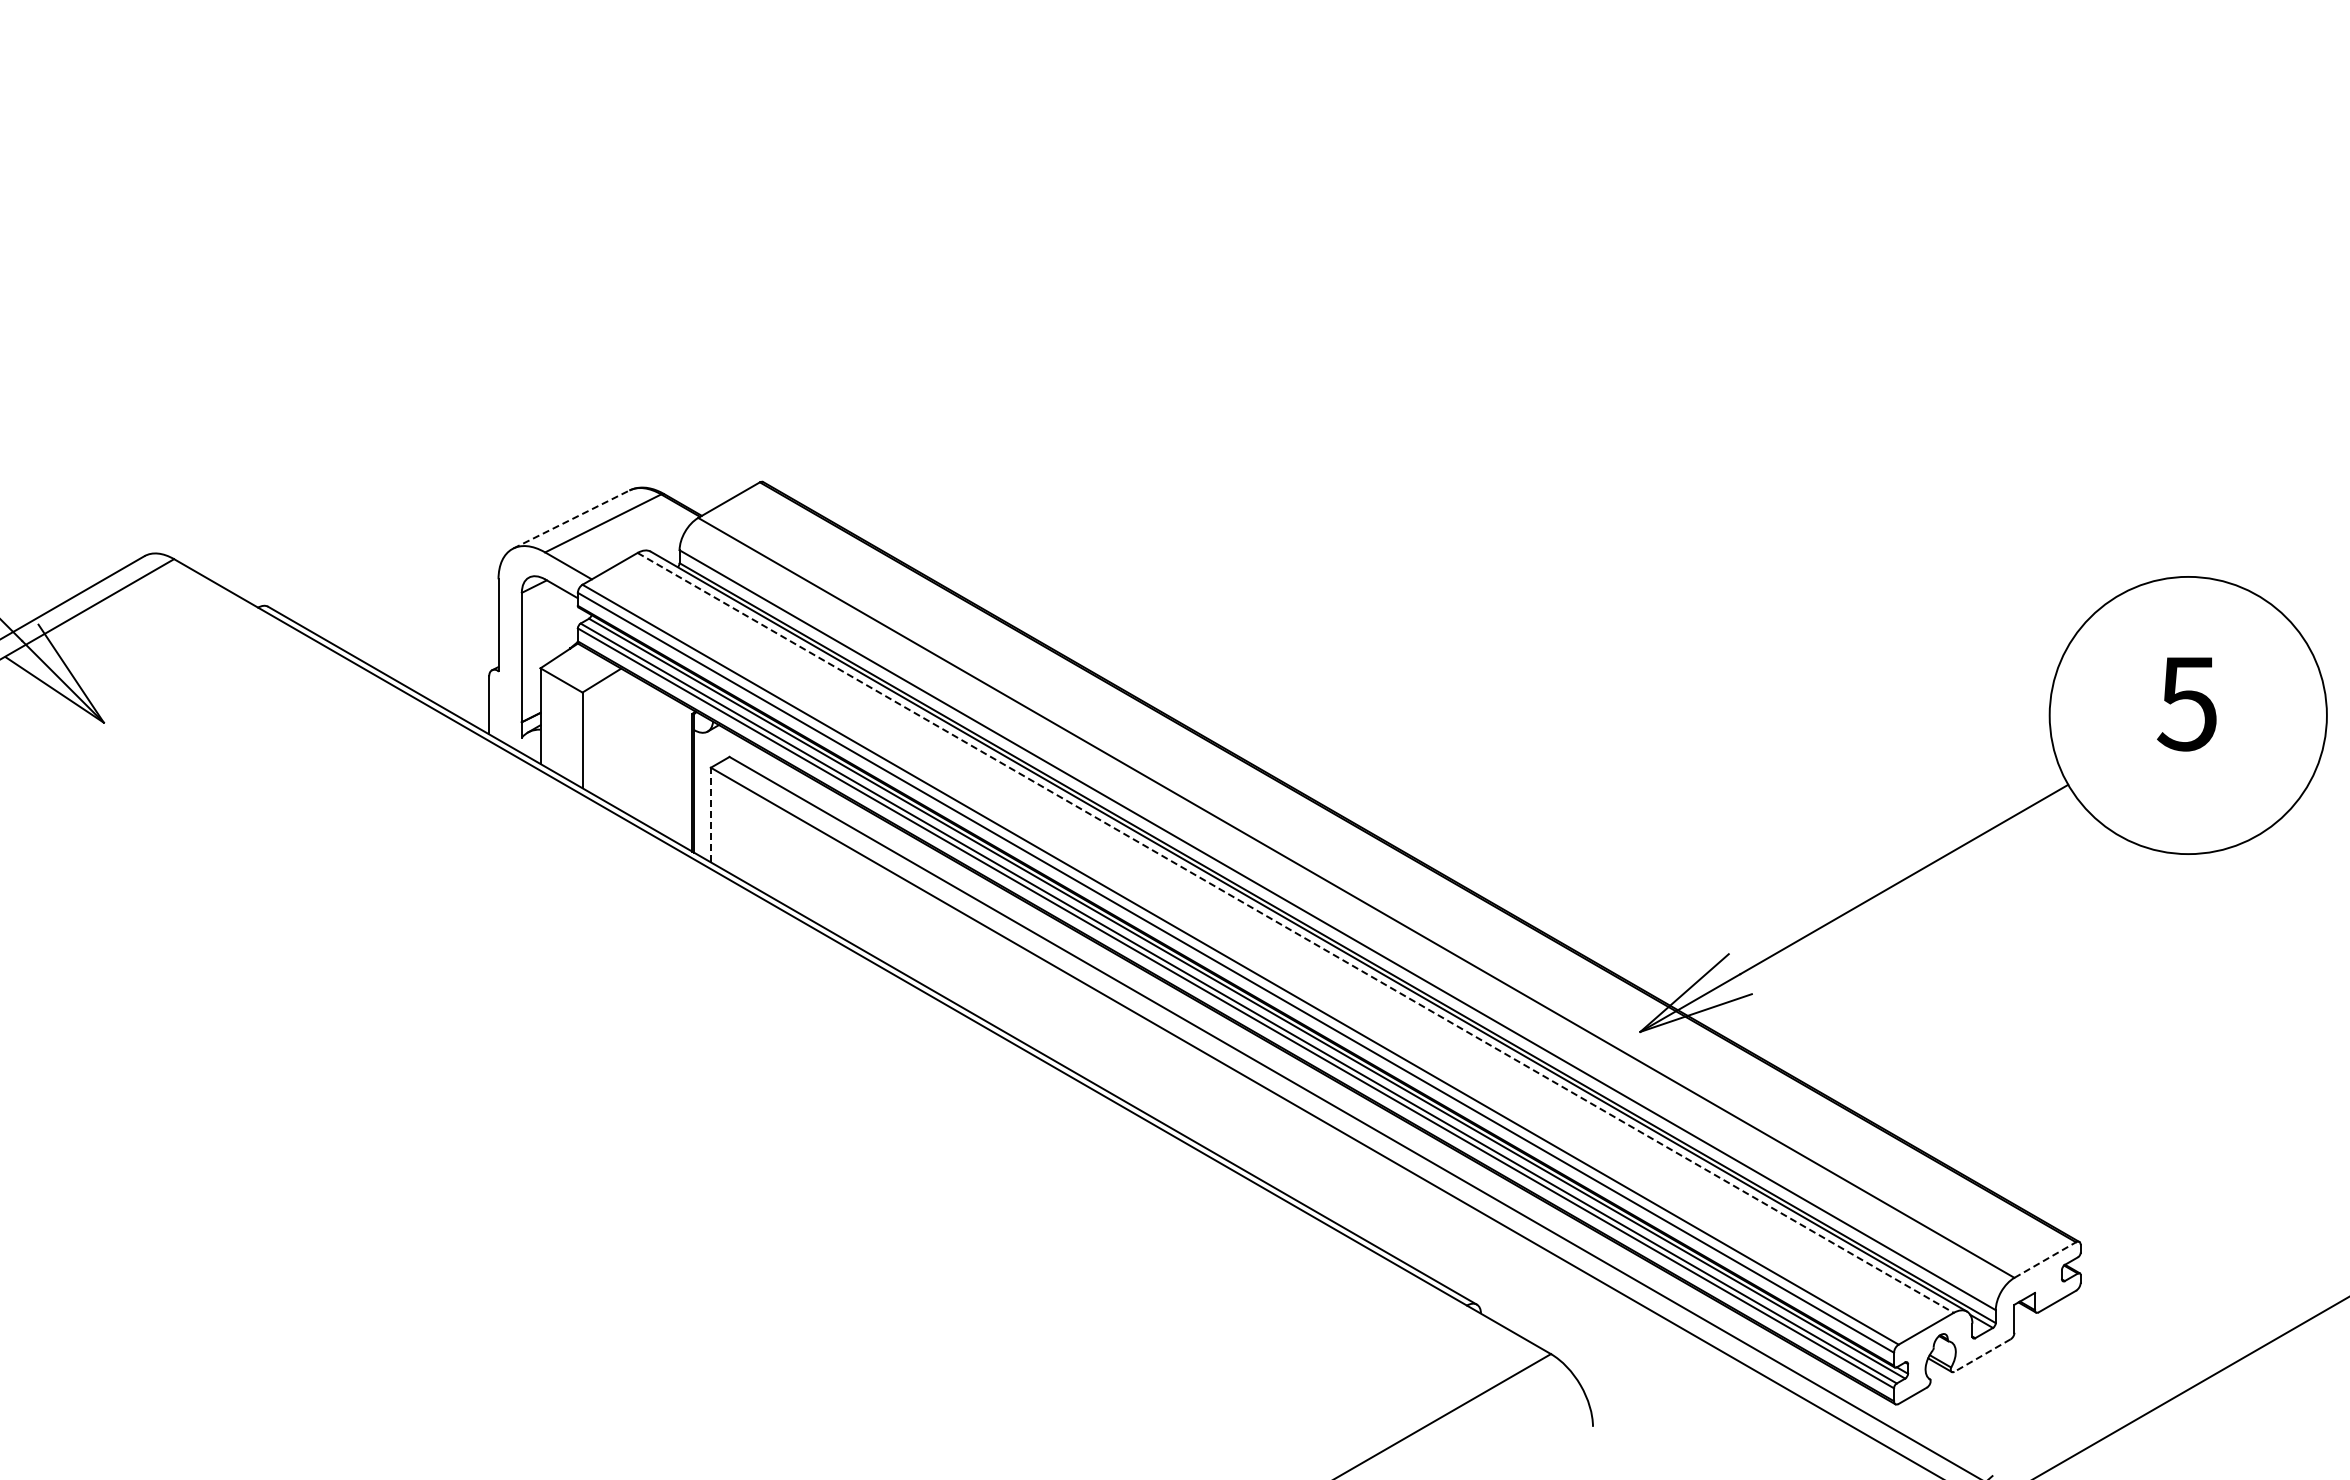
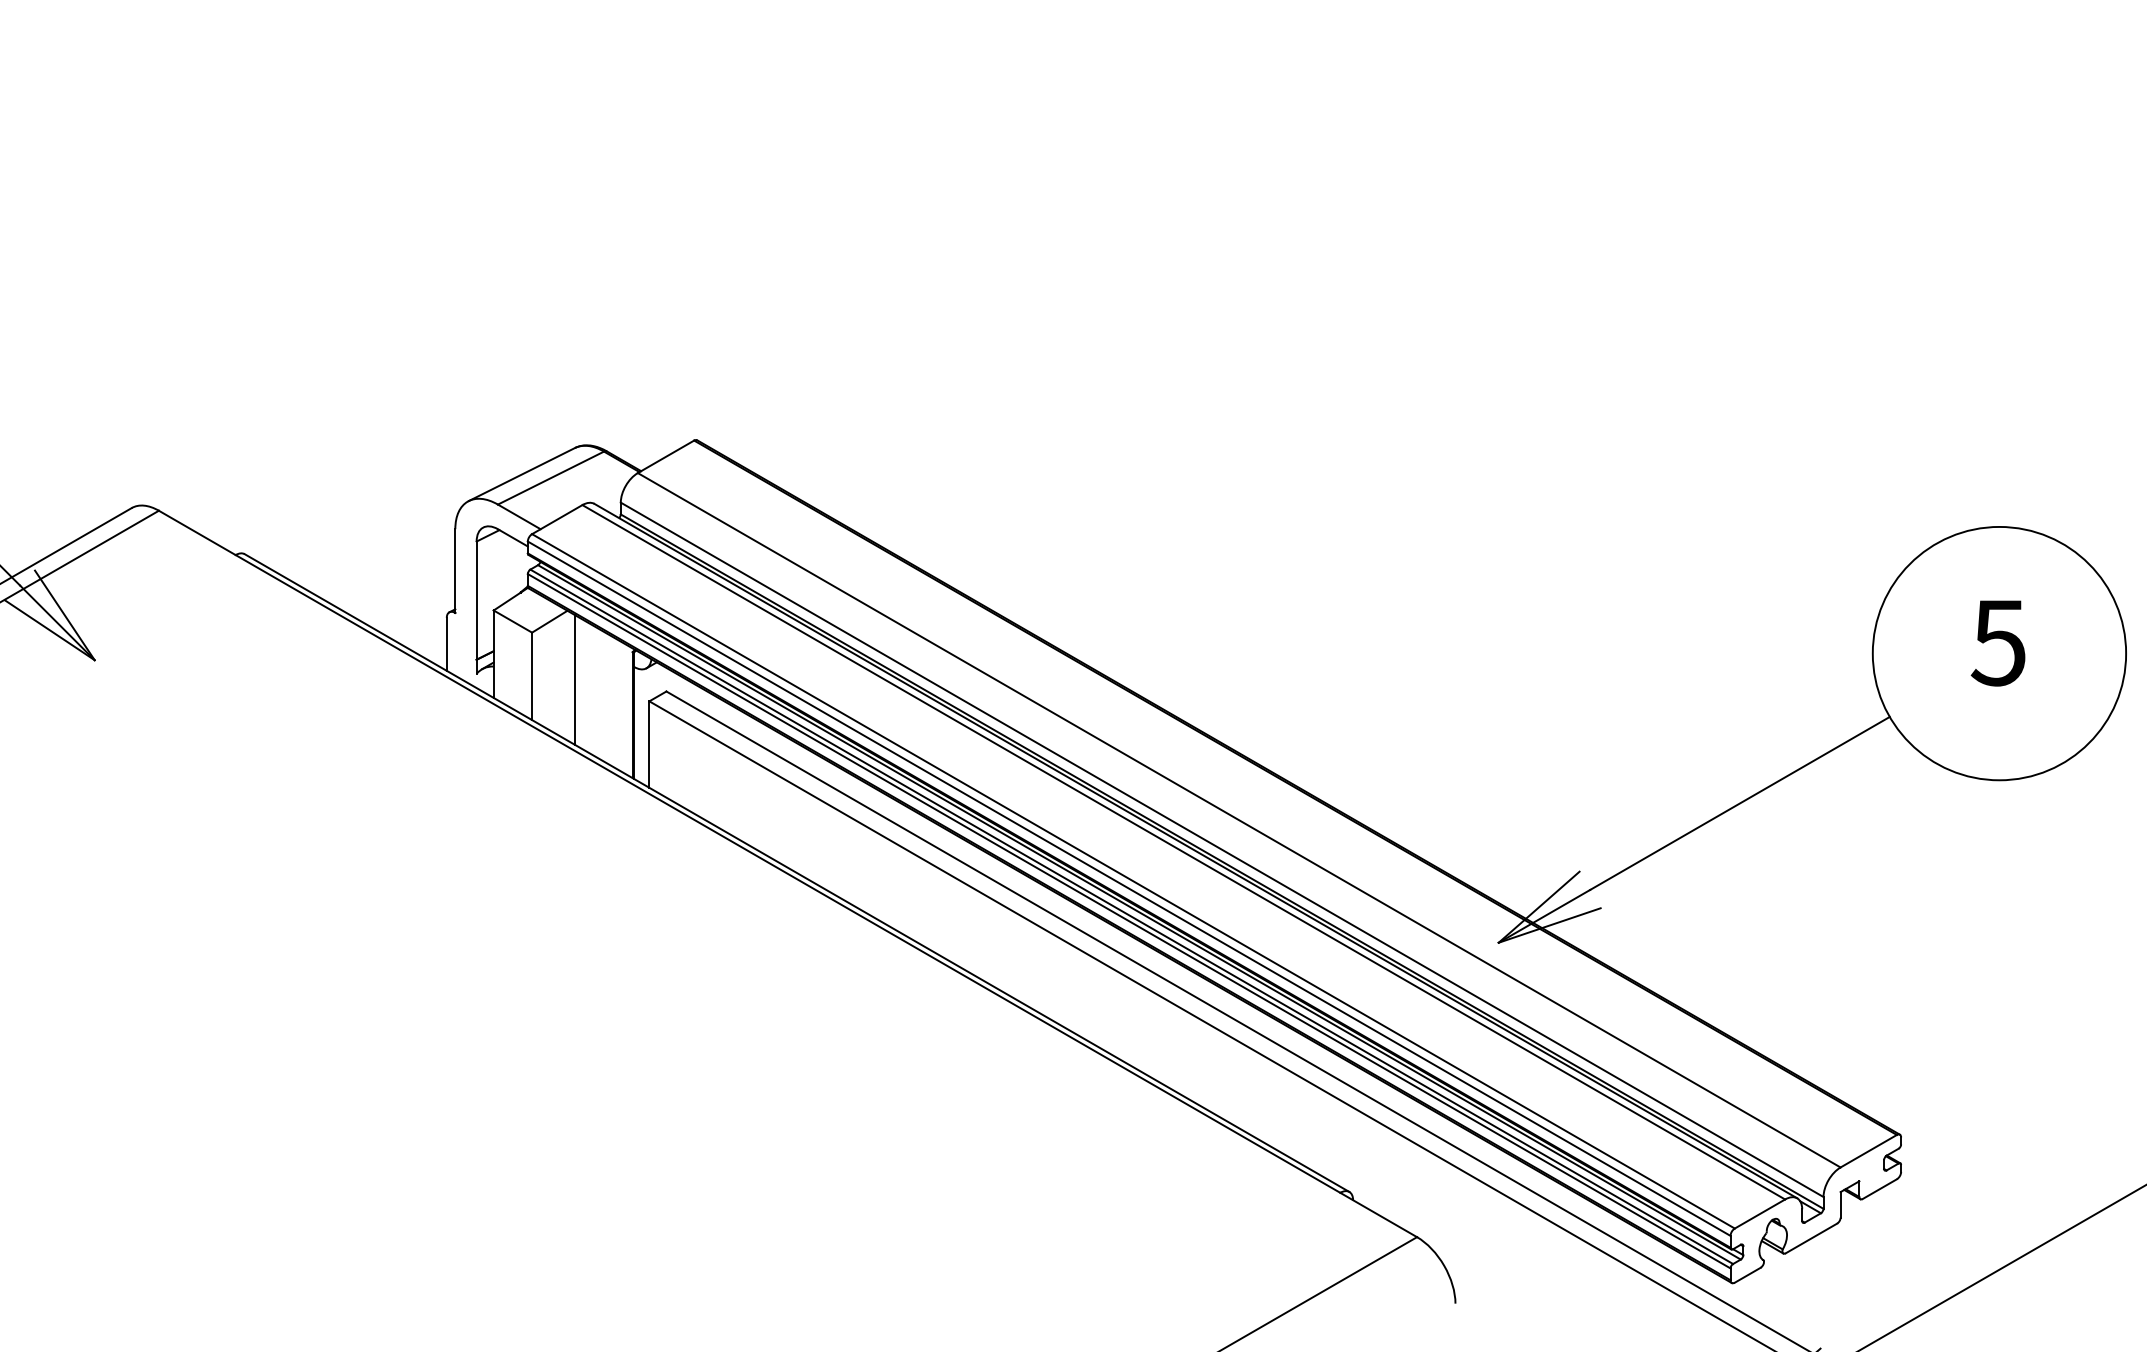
line: (571, 519) -> (522, 474), dashed -> solid
line: (629, 744) -> (575, 680), added
line: (710, 814) -> (649, 744), dashed -> solid
line: (1295, 932) -> (1183, 851), dashed -> solid
line: (2045, 1260) -> (1868, 1151), dashed -> solid
line: (1982, 1355) -> (1811, 1238), dashed -> solid

